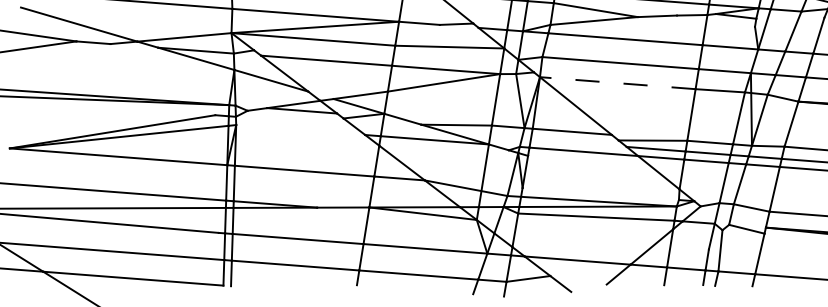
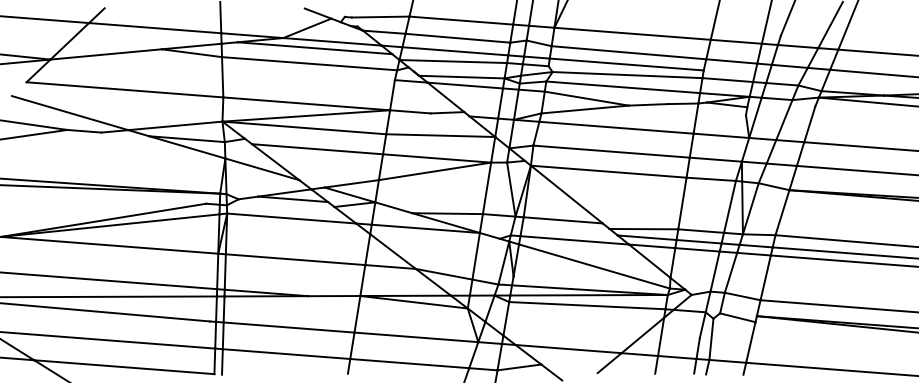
line: (617, 82) -> (608, 171), dashed -> solid
line: (300, 129) -> (291, 218), added
line: (603, 177) -> (594, 266), added

